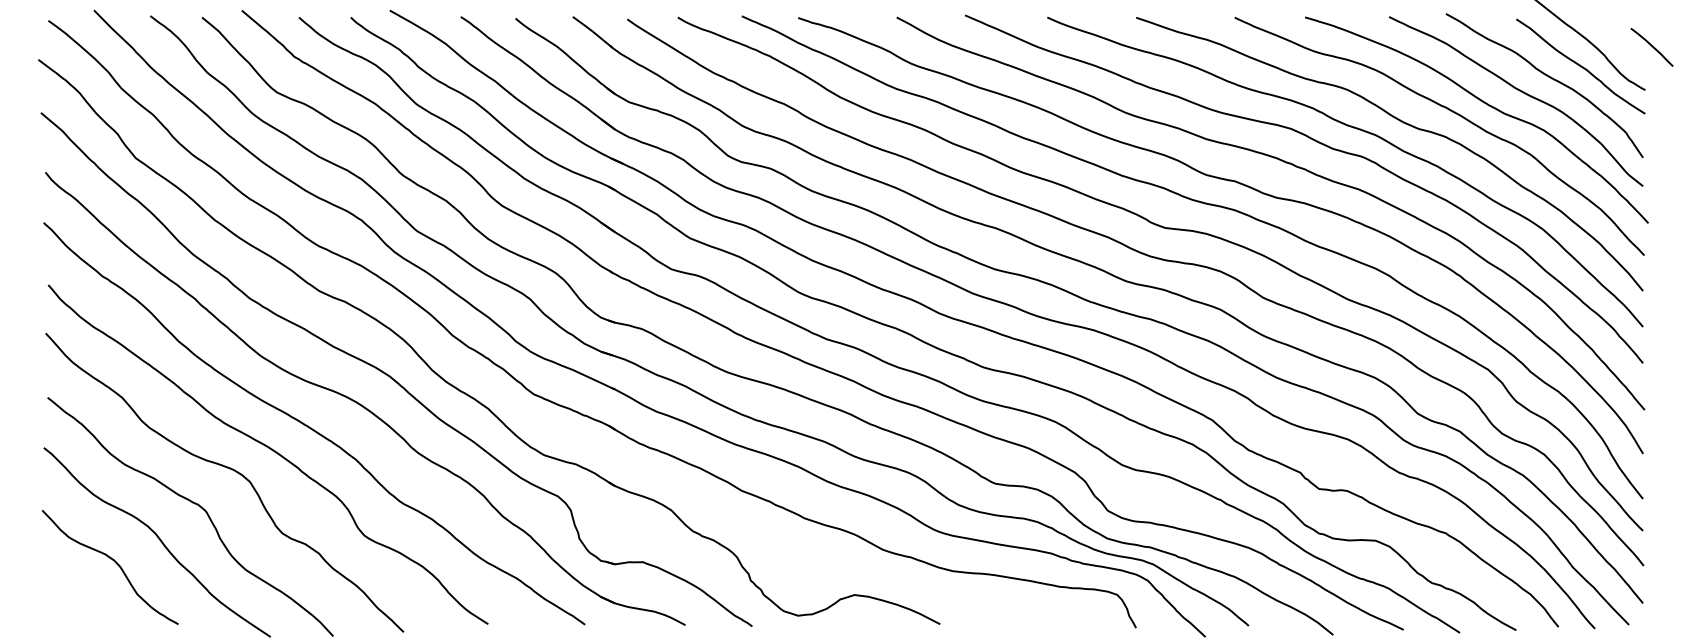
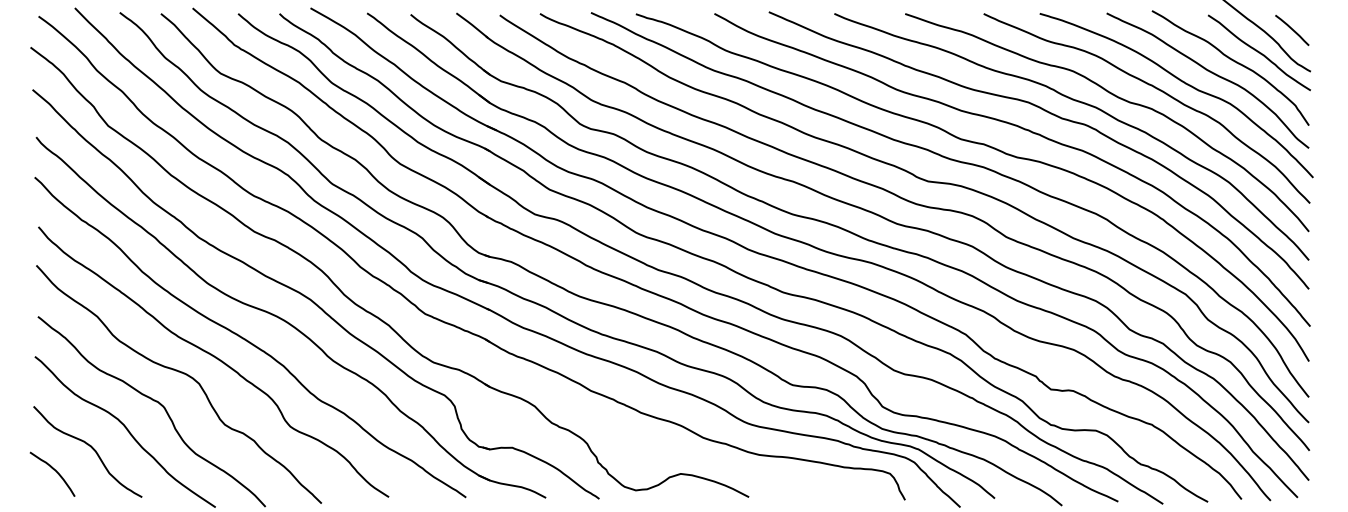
curve: (1651, 46) -> (1291, 29), moved
curve: (67, 590) -> (53, 470), added

